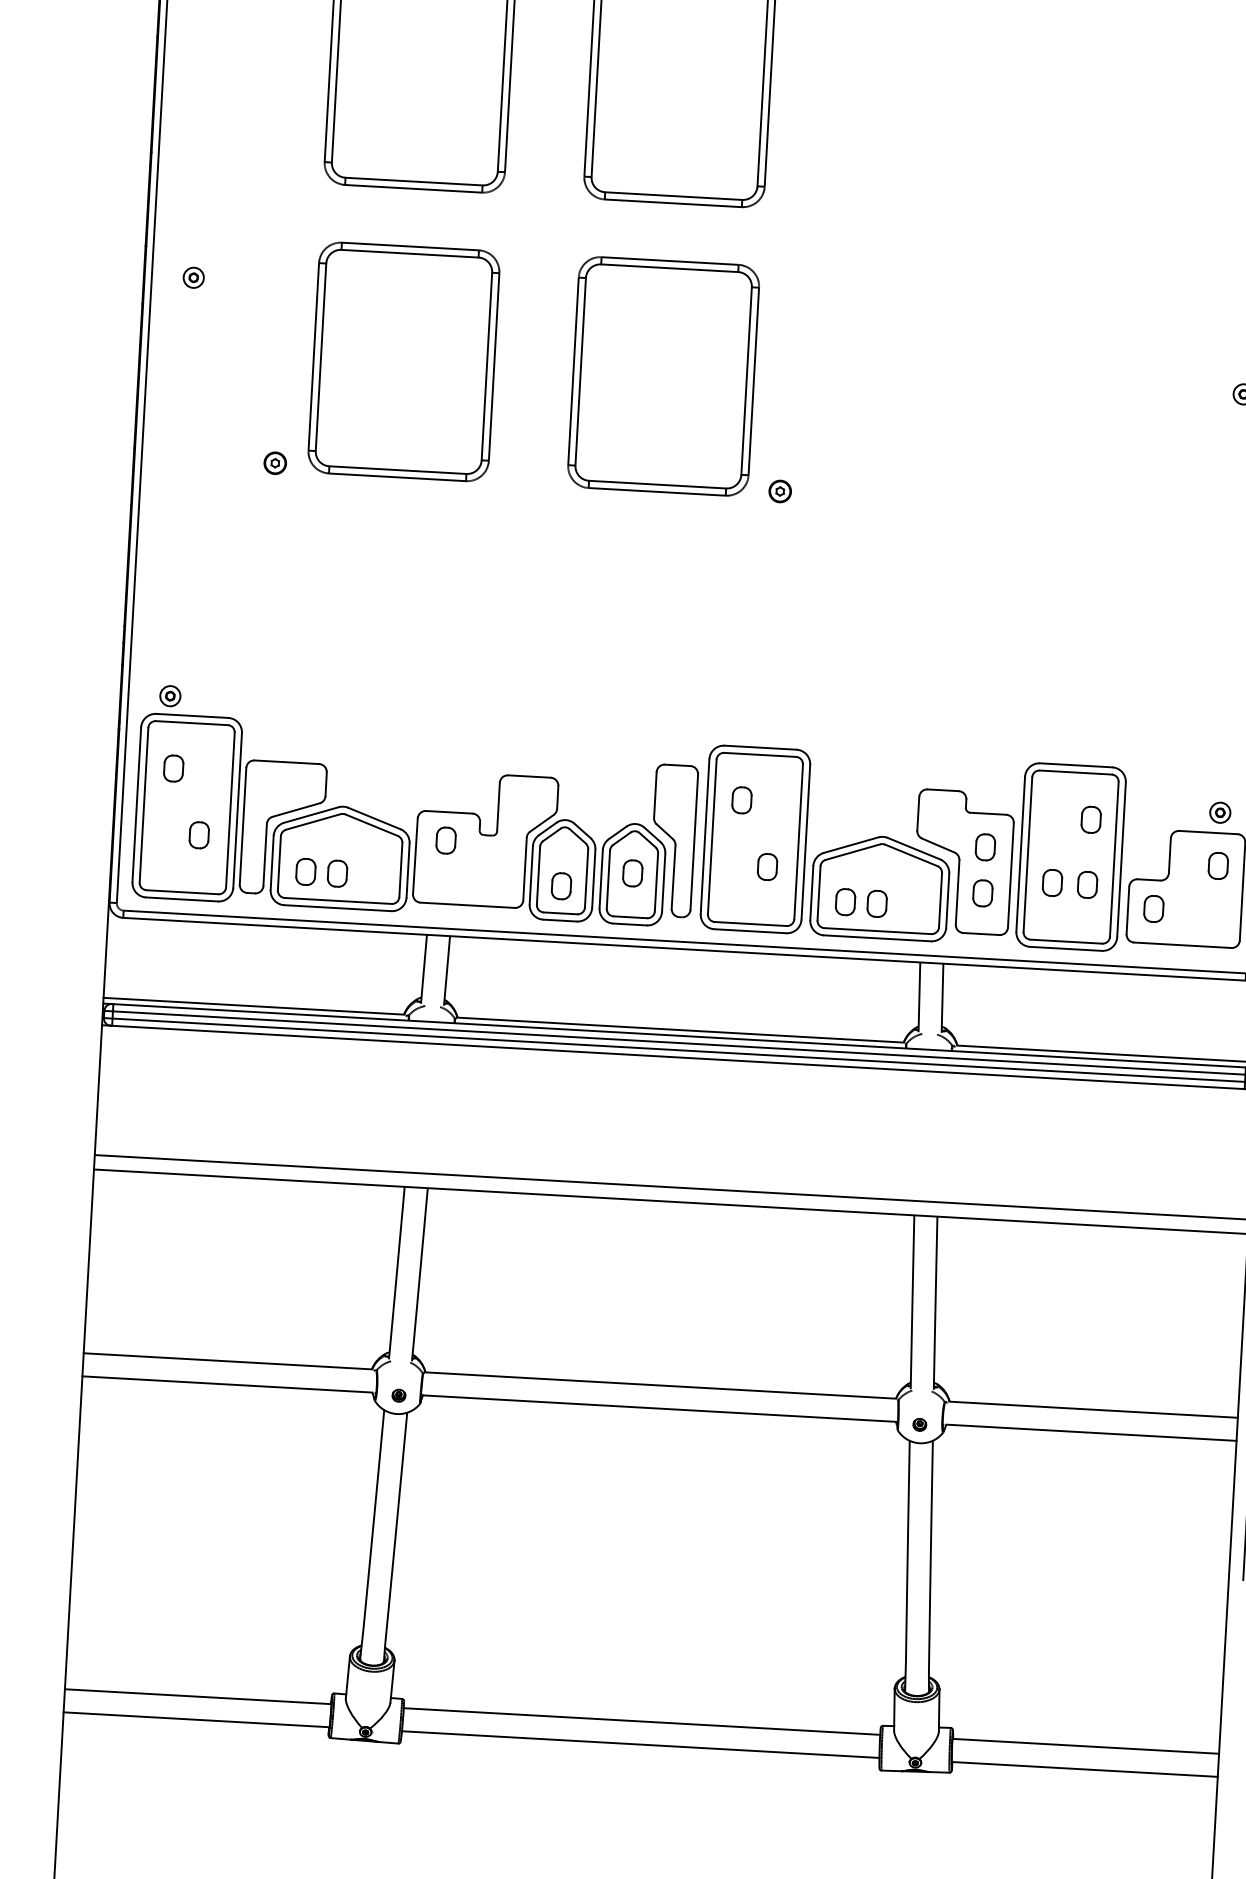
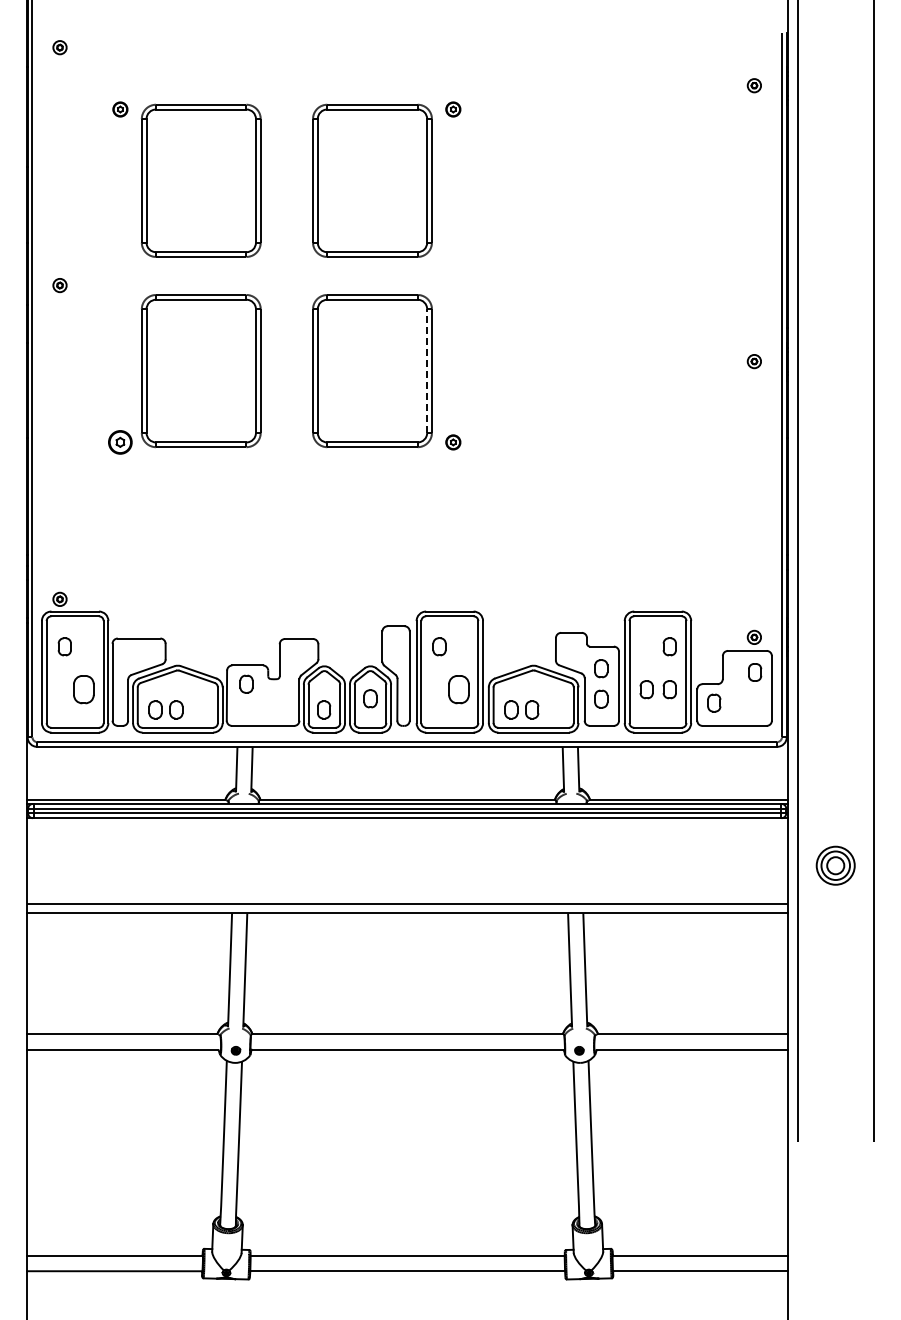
part: (192, 277) -> (59, 285), moved
line: (747, 381) -> (427, 371), solid -> dashed
part: (275, 463) -> (120, 442), size x1.6
part: (199, 834) -> (84, 689), size x1.6
part: (767, 866) -> (458, 689), size x1.6

